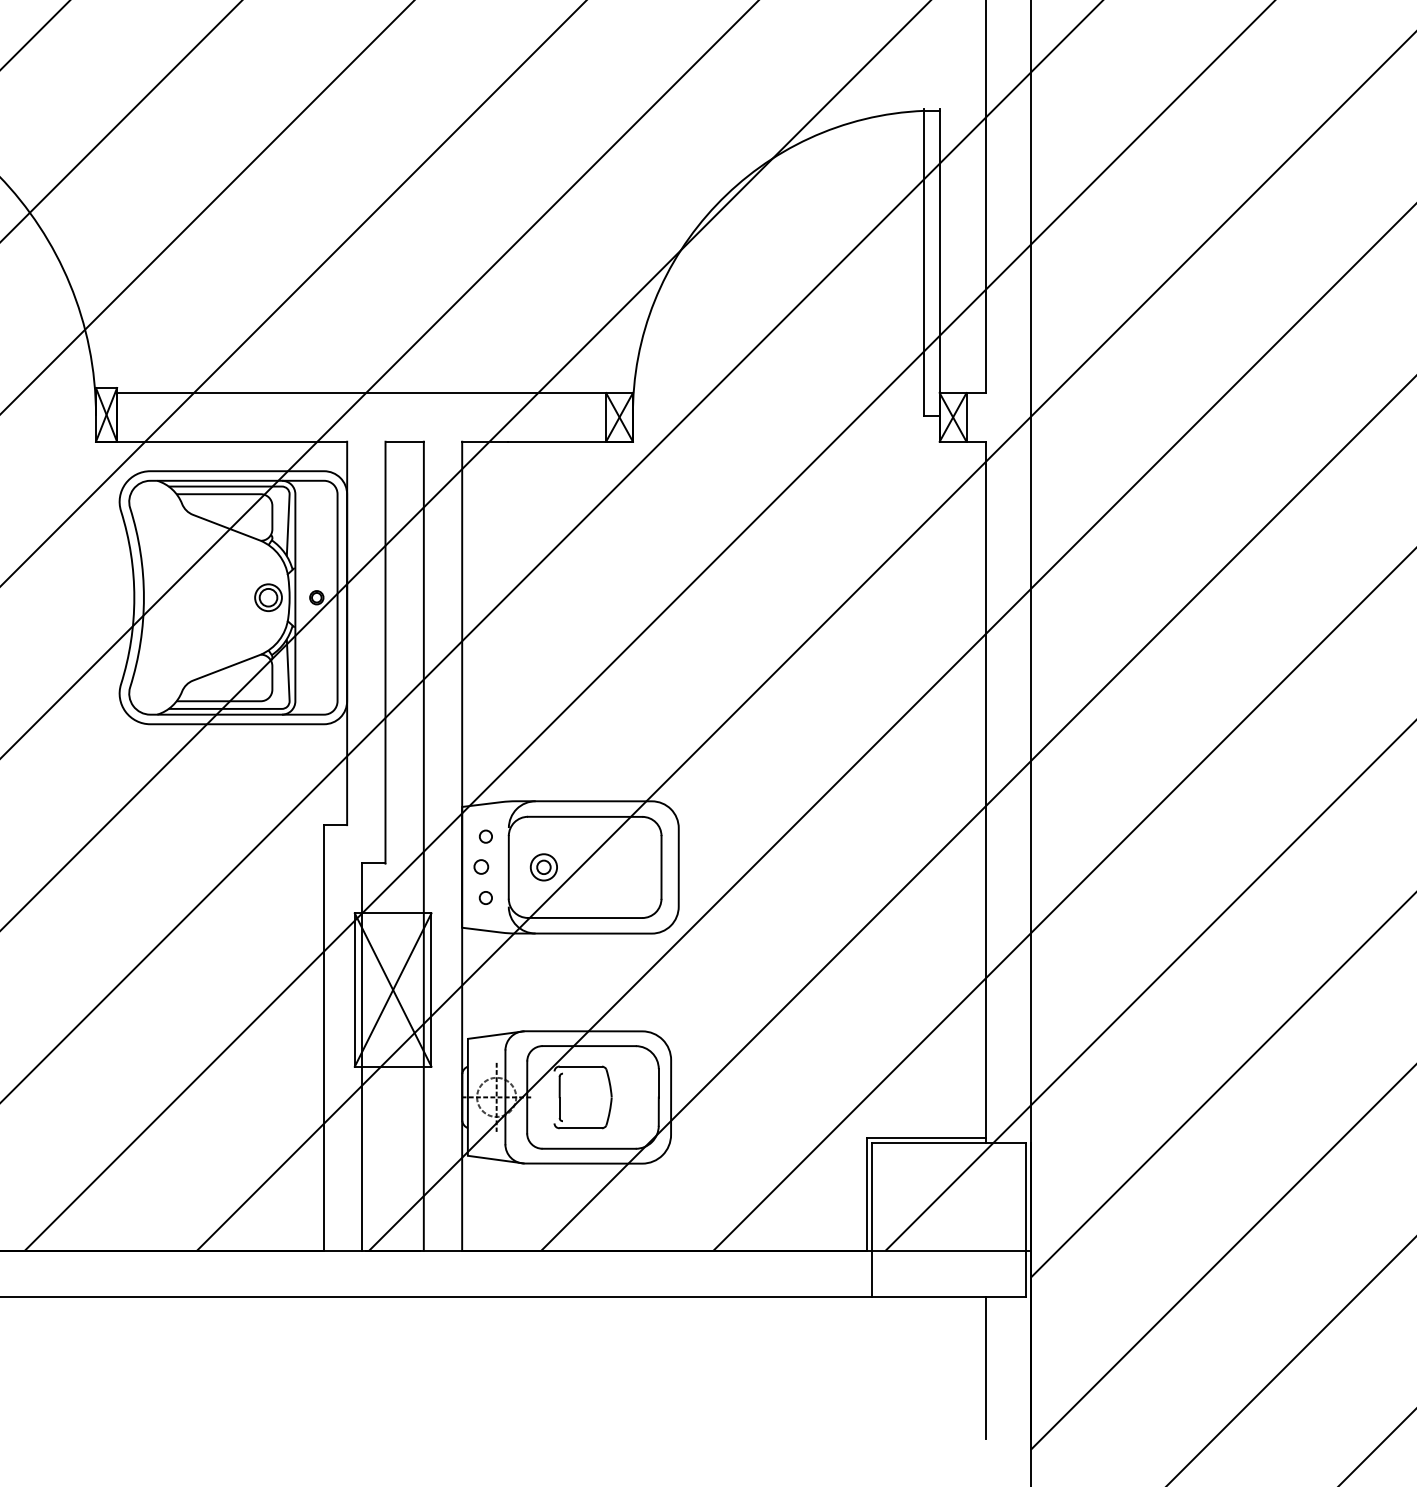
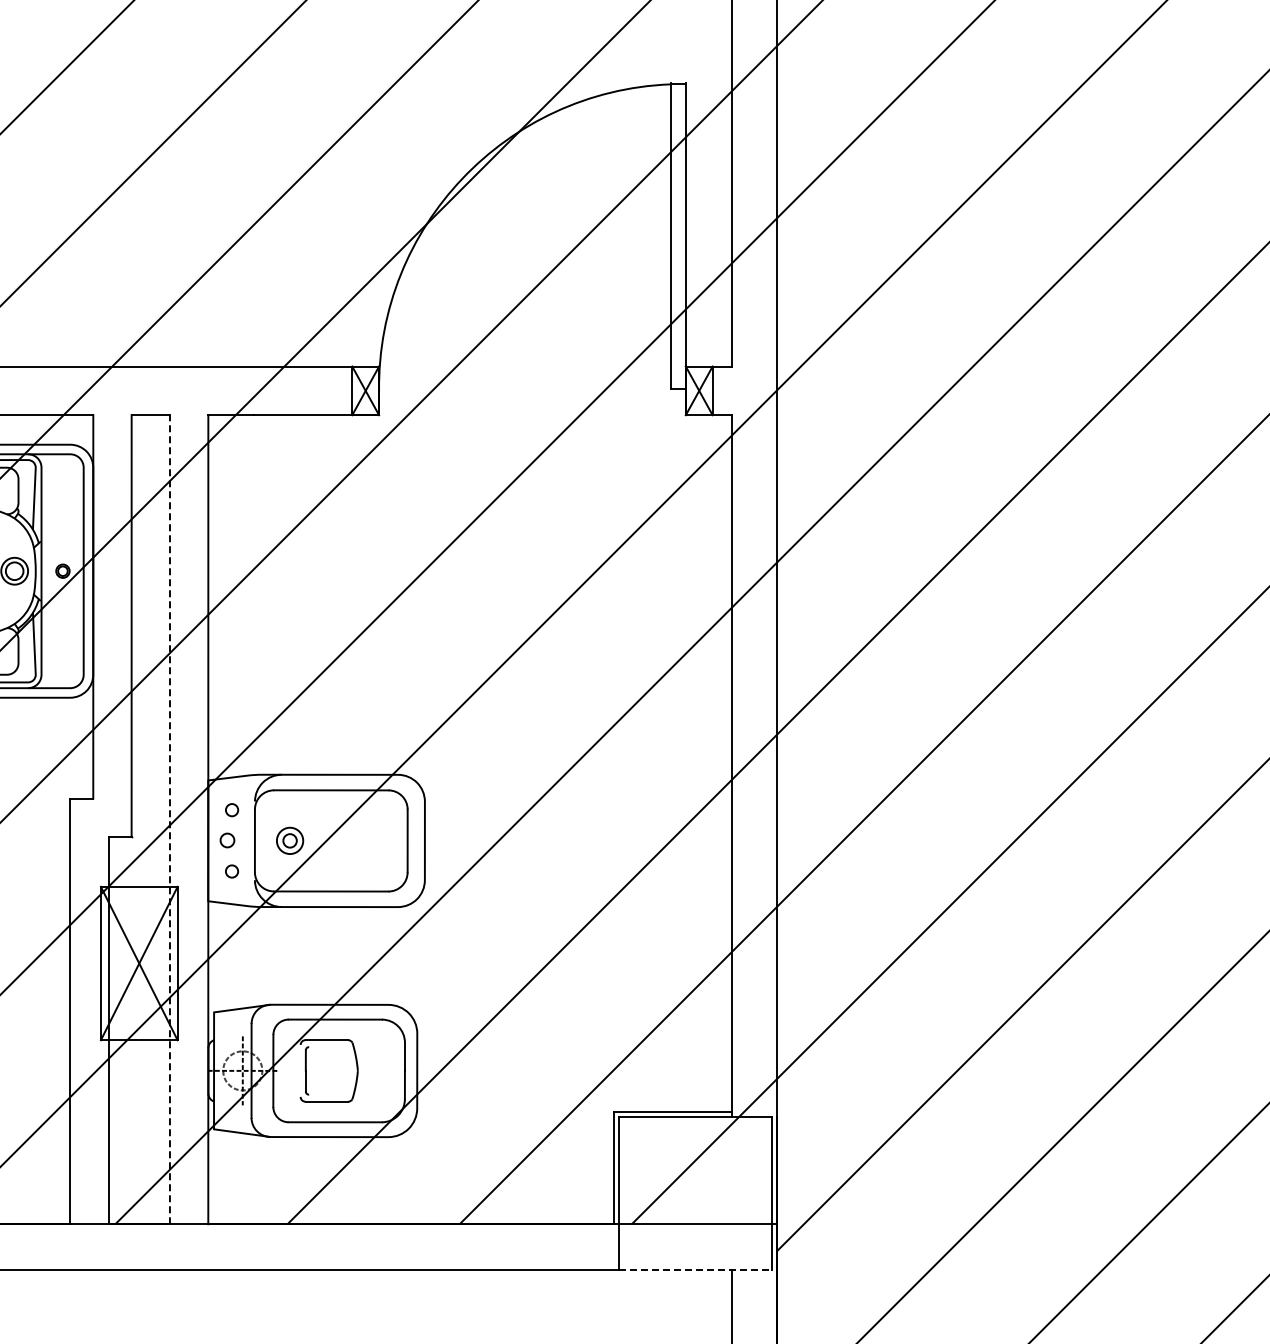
line: (423, 846) -> (169, 820), solid -> dashed
line: (949, 1296) -> (695, 1270), solid -> dashed

